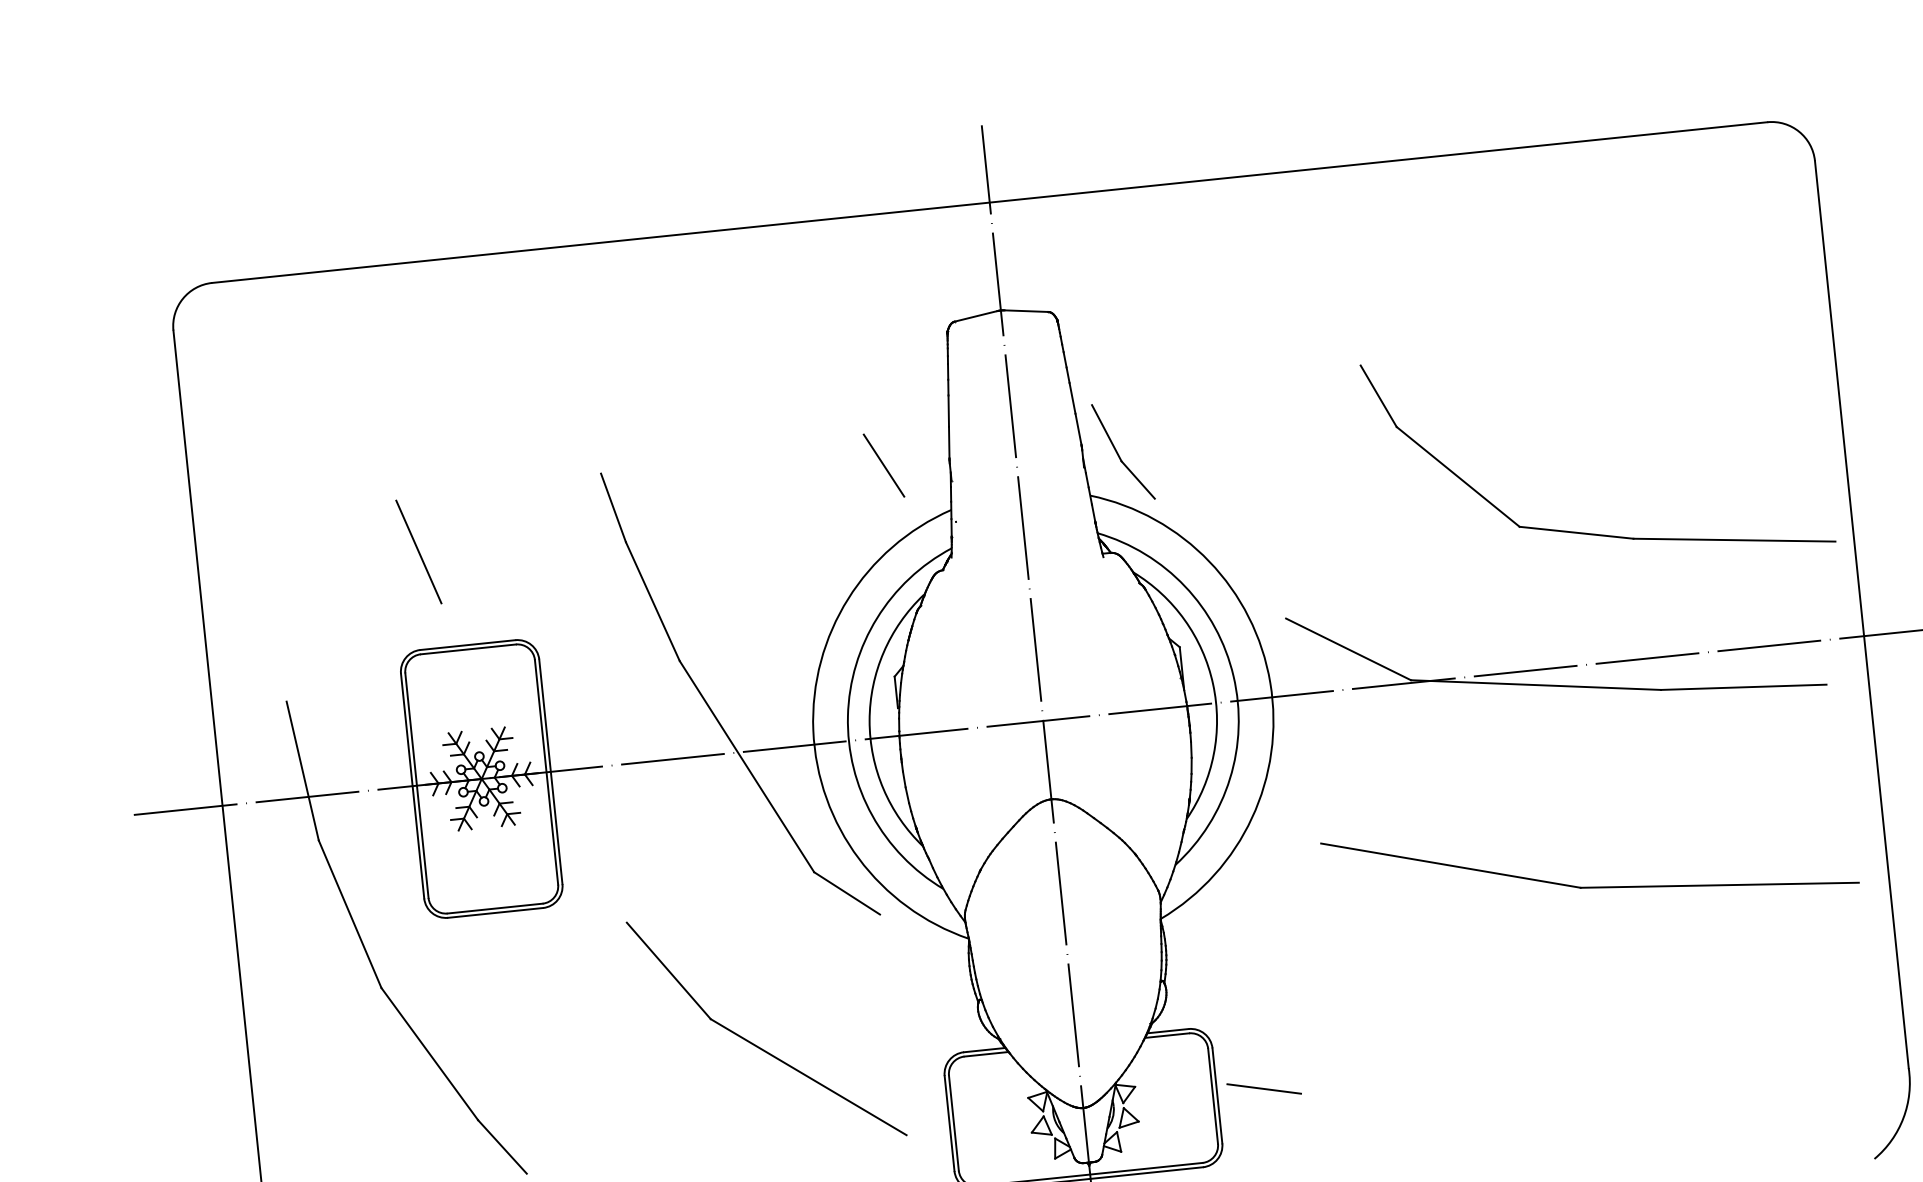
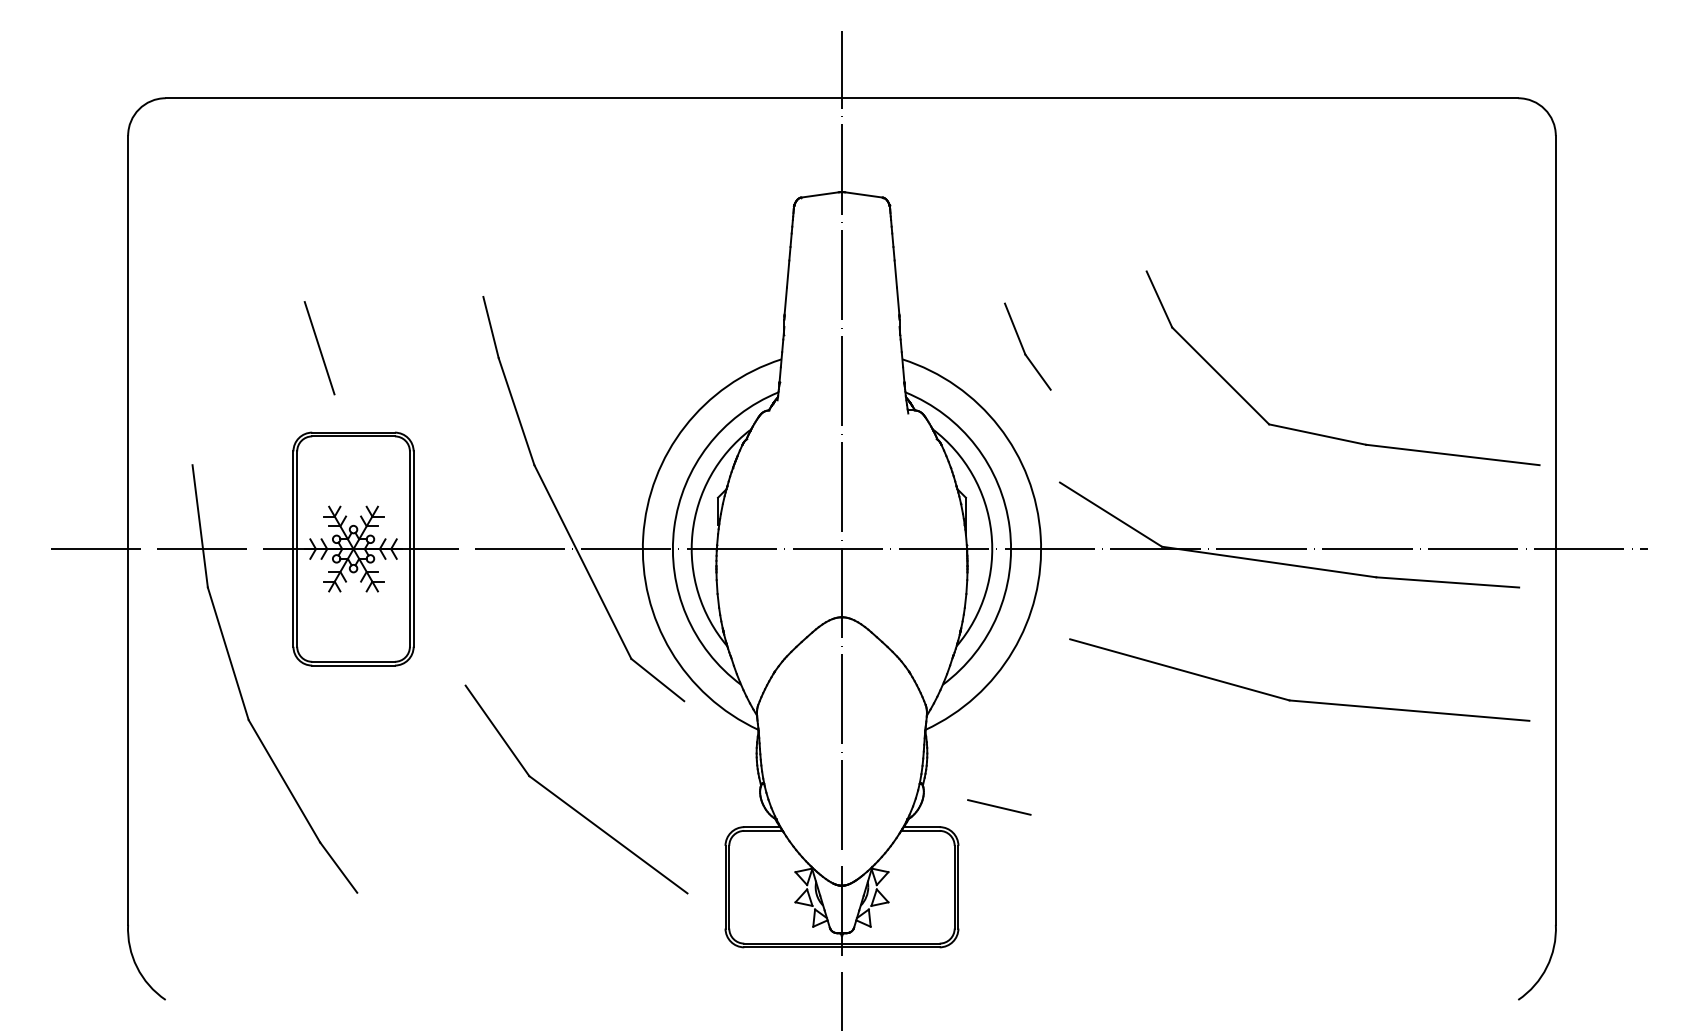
part: (1123, 451) -> (1027, 346), moved
line: (883, 464) -> (727, 314), removed
part: (1585, 886) -> (1293, 699), moved
line: (1264, 1089) -> (999, 807), moved

